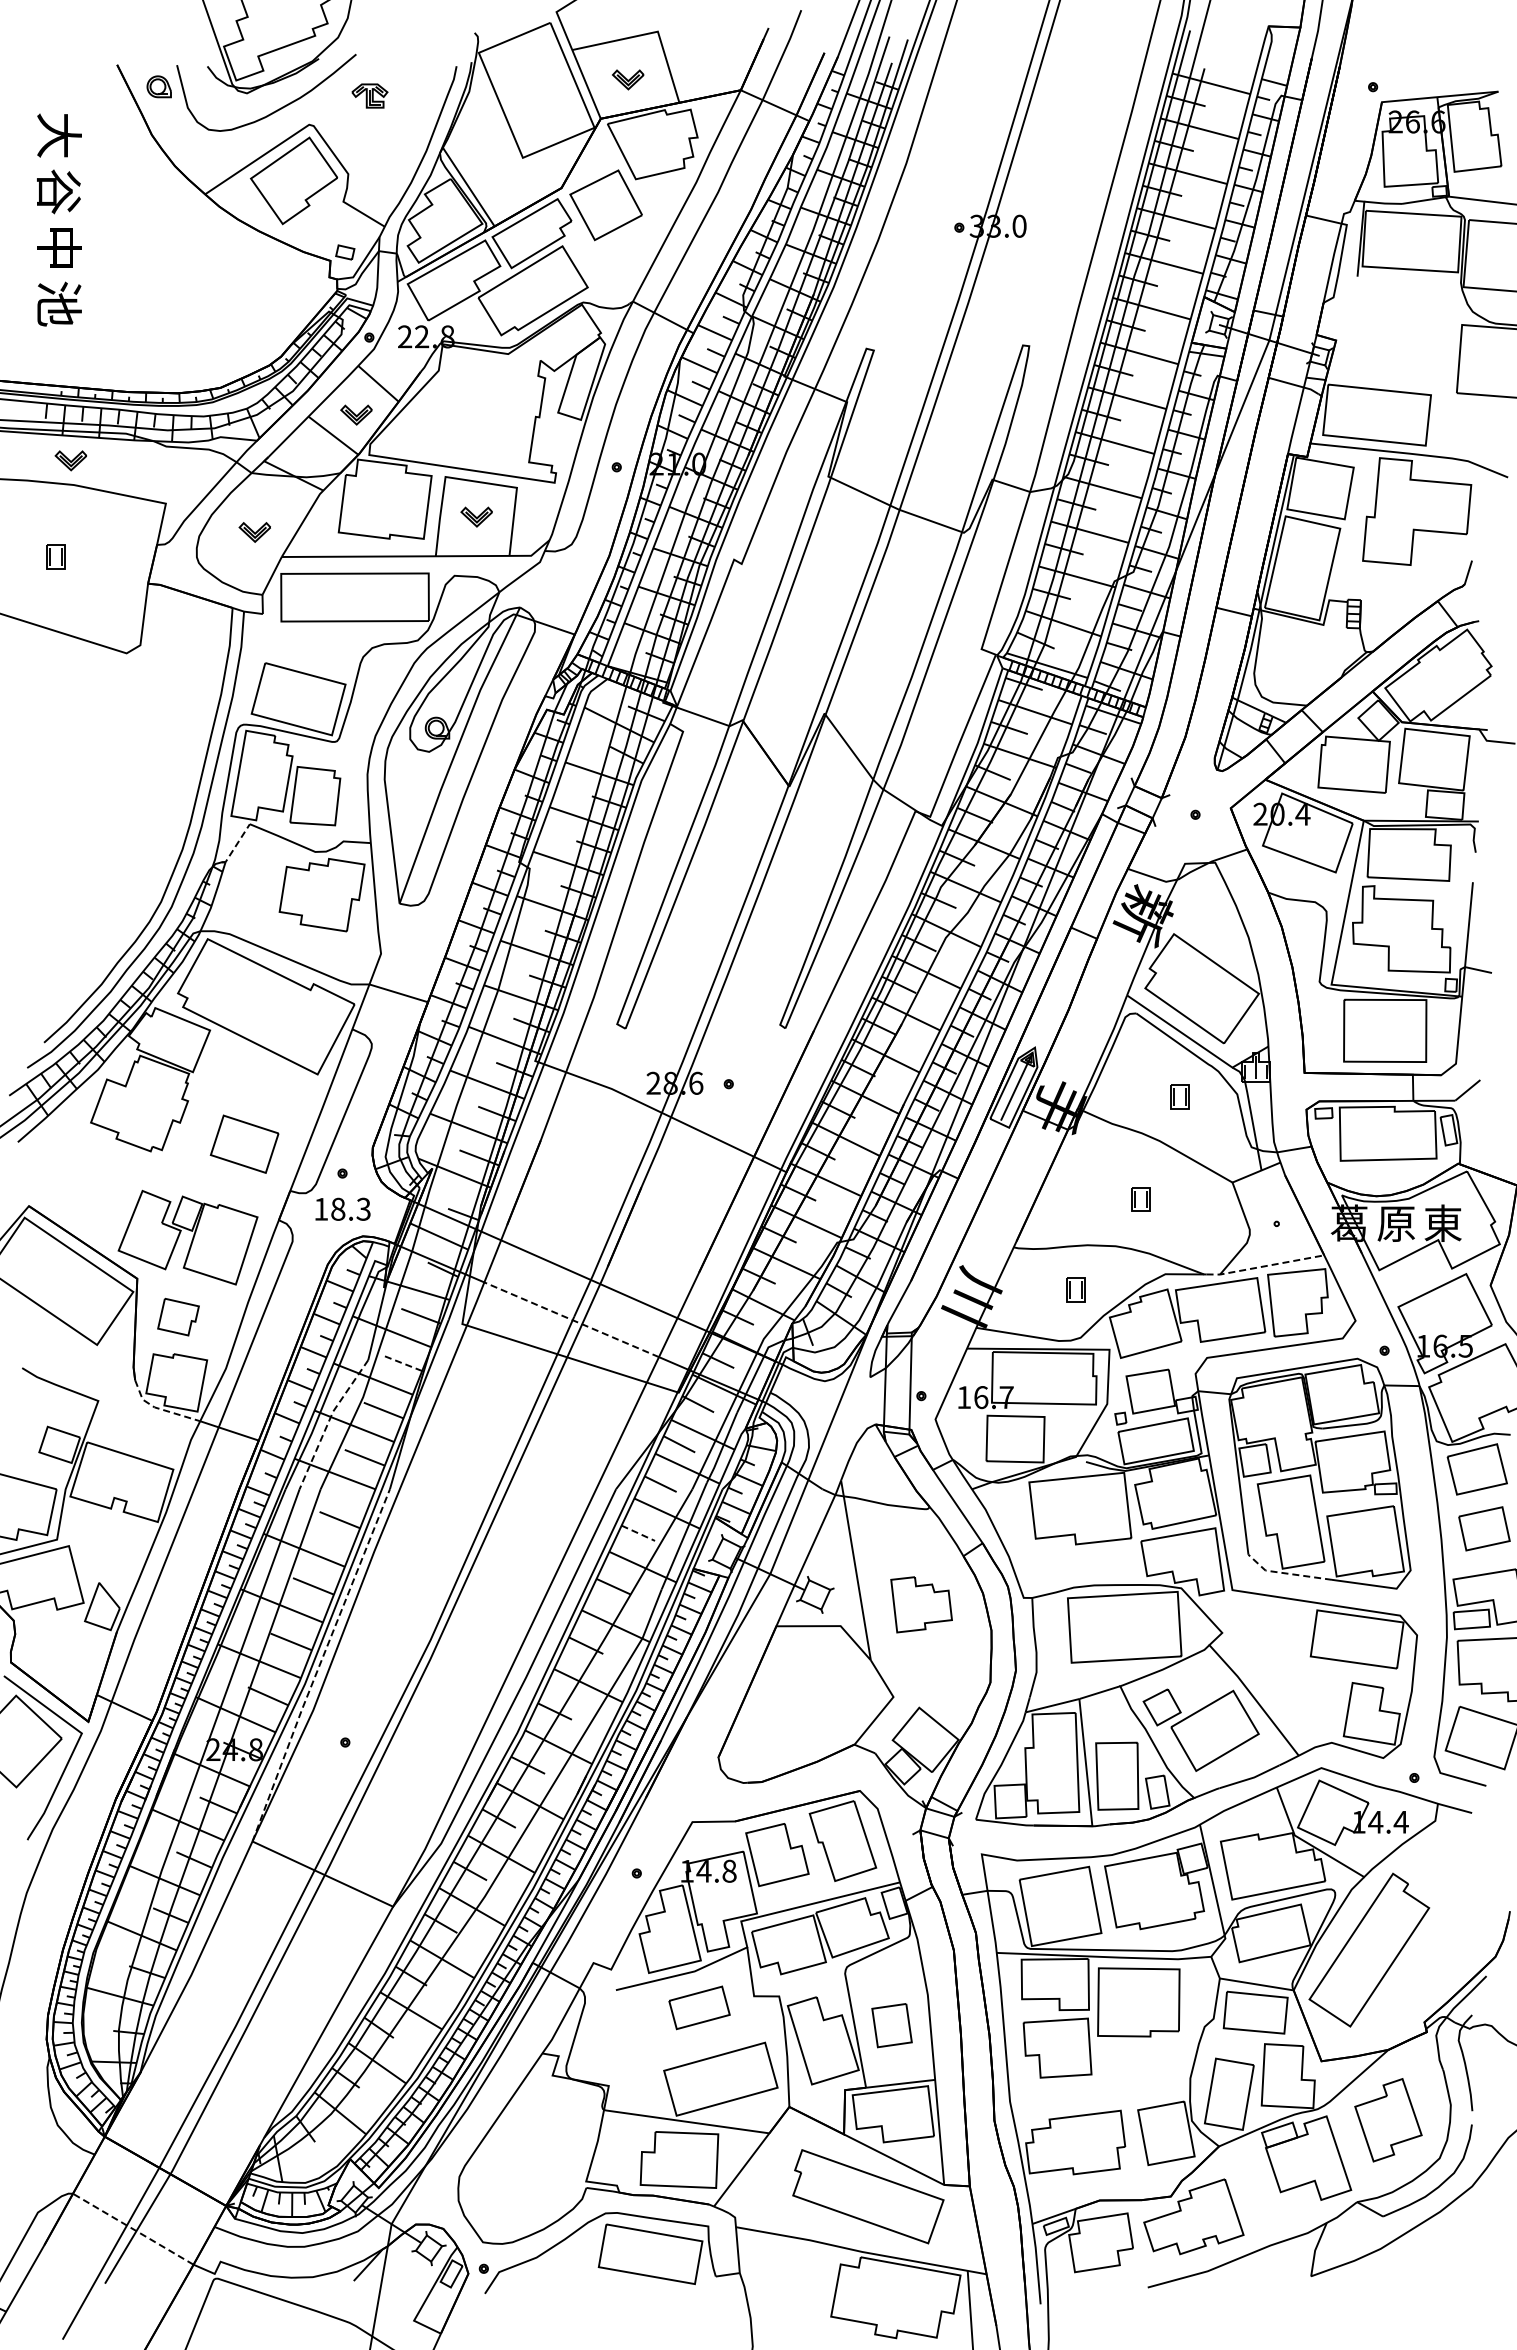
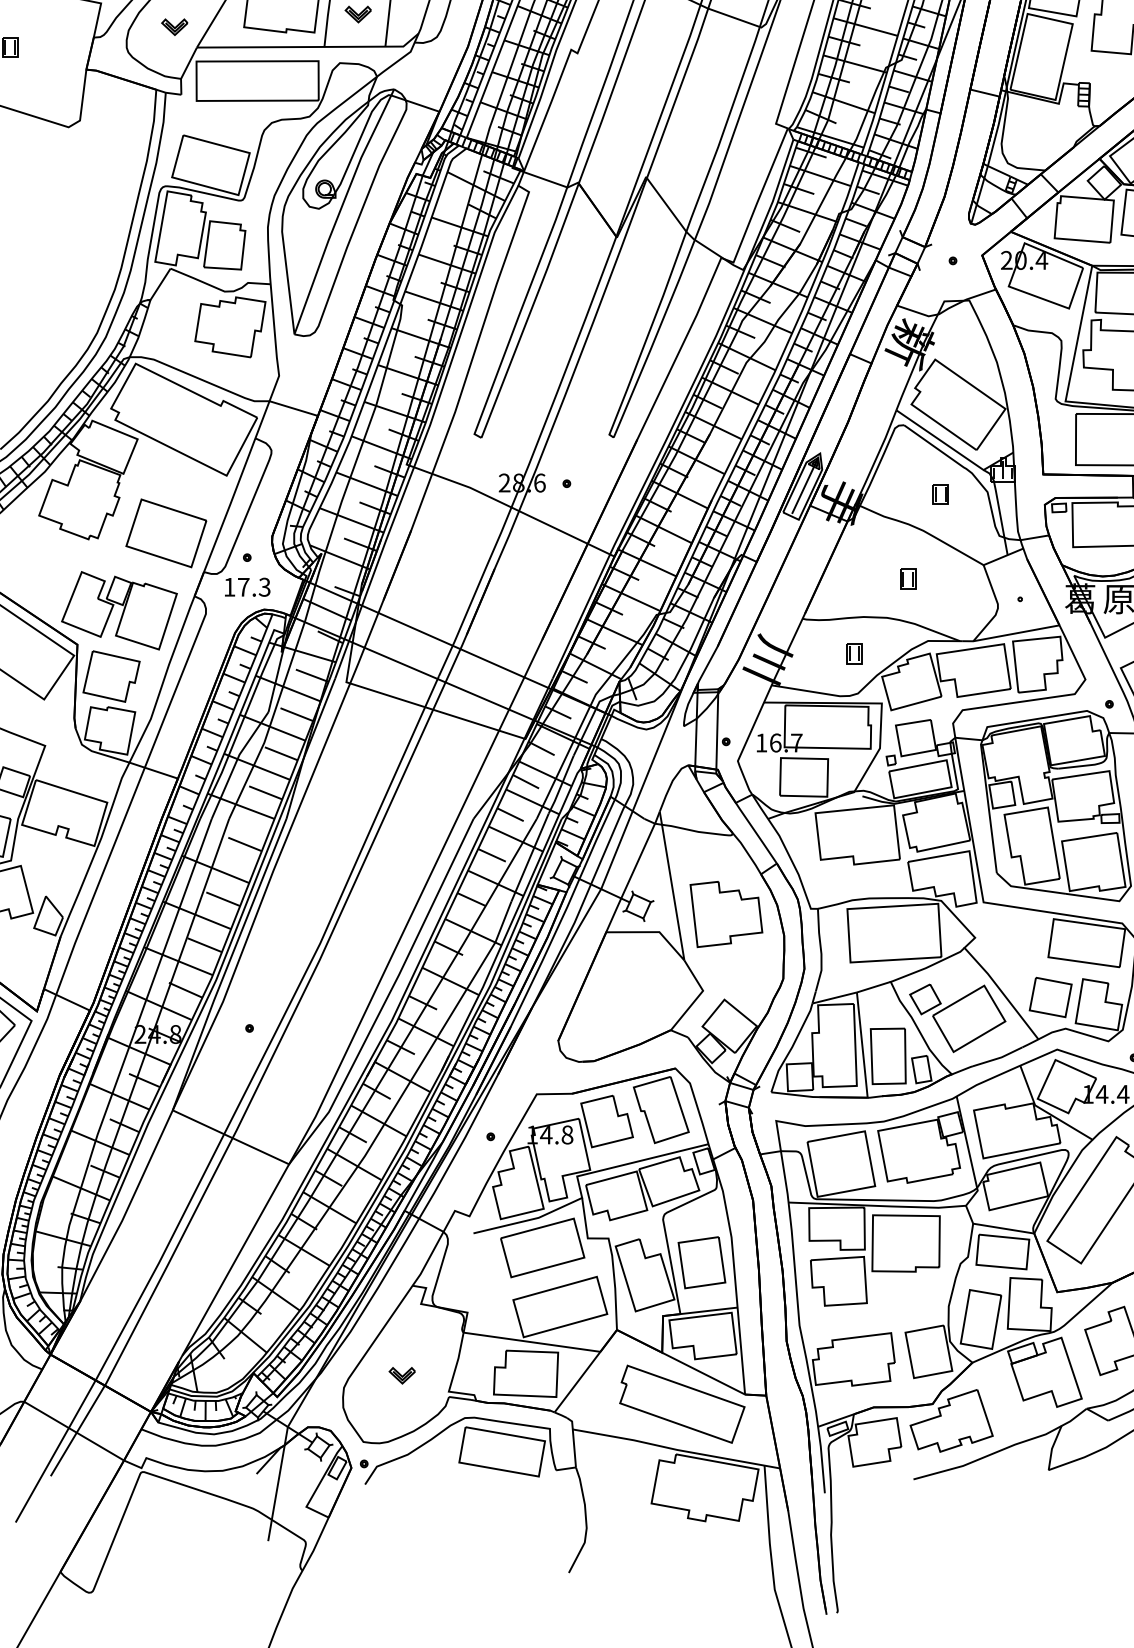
line: (236, 844) -> (159, 285), dashed -> solid
part: (244, 1144) -> (166, 533), size x1.43
text: (338, 1208) -> (243, 586), 18.3 -> 17.3
line: (1265, 1266) -> (1010, 634), dashed -> solid
part: (178, 1316) -> (111, 675), size x1.67
line: (571, 1319) -> (436, 678), dashed -> solid
line: (401, 1363) -> (296, 714), dashed -> solid
line: (159, 1408) -> (95, 752), dashed -> solid
line: (328, 1421) -> (235, 762), dashed -> solid
line: (638, 1533) -> (492, 855), dashed -> solid
line: (1286, 1573) -> (1028, 888), dashed -> solid
part: (921, 1604) -> (726, 914), size x1.43
line: (319, 1665) -> (228, 964), dashed -> solid
part: (1313, 1704) -> (1050, 997), added
part: (699, 2007) -> (542, 1247), size x1.67
part: (891, 2025) -> (701, 1262), size x1.43
part: (529, 2161) -> (401, 1375), added
line: (133, 2229) -> (74, 1431), dashed -> solid

